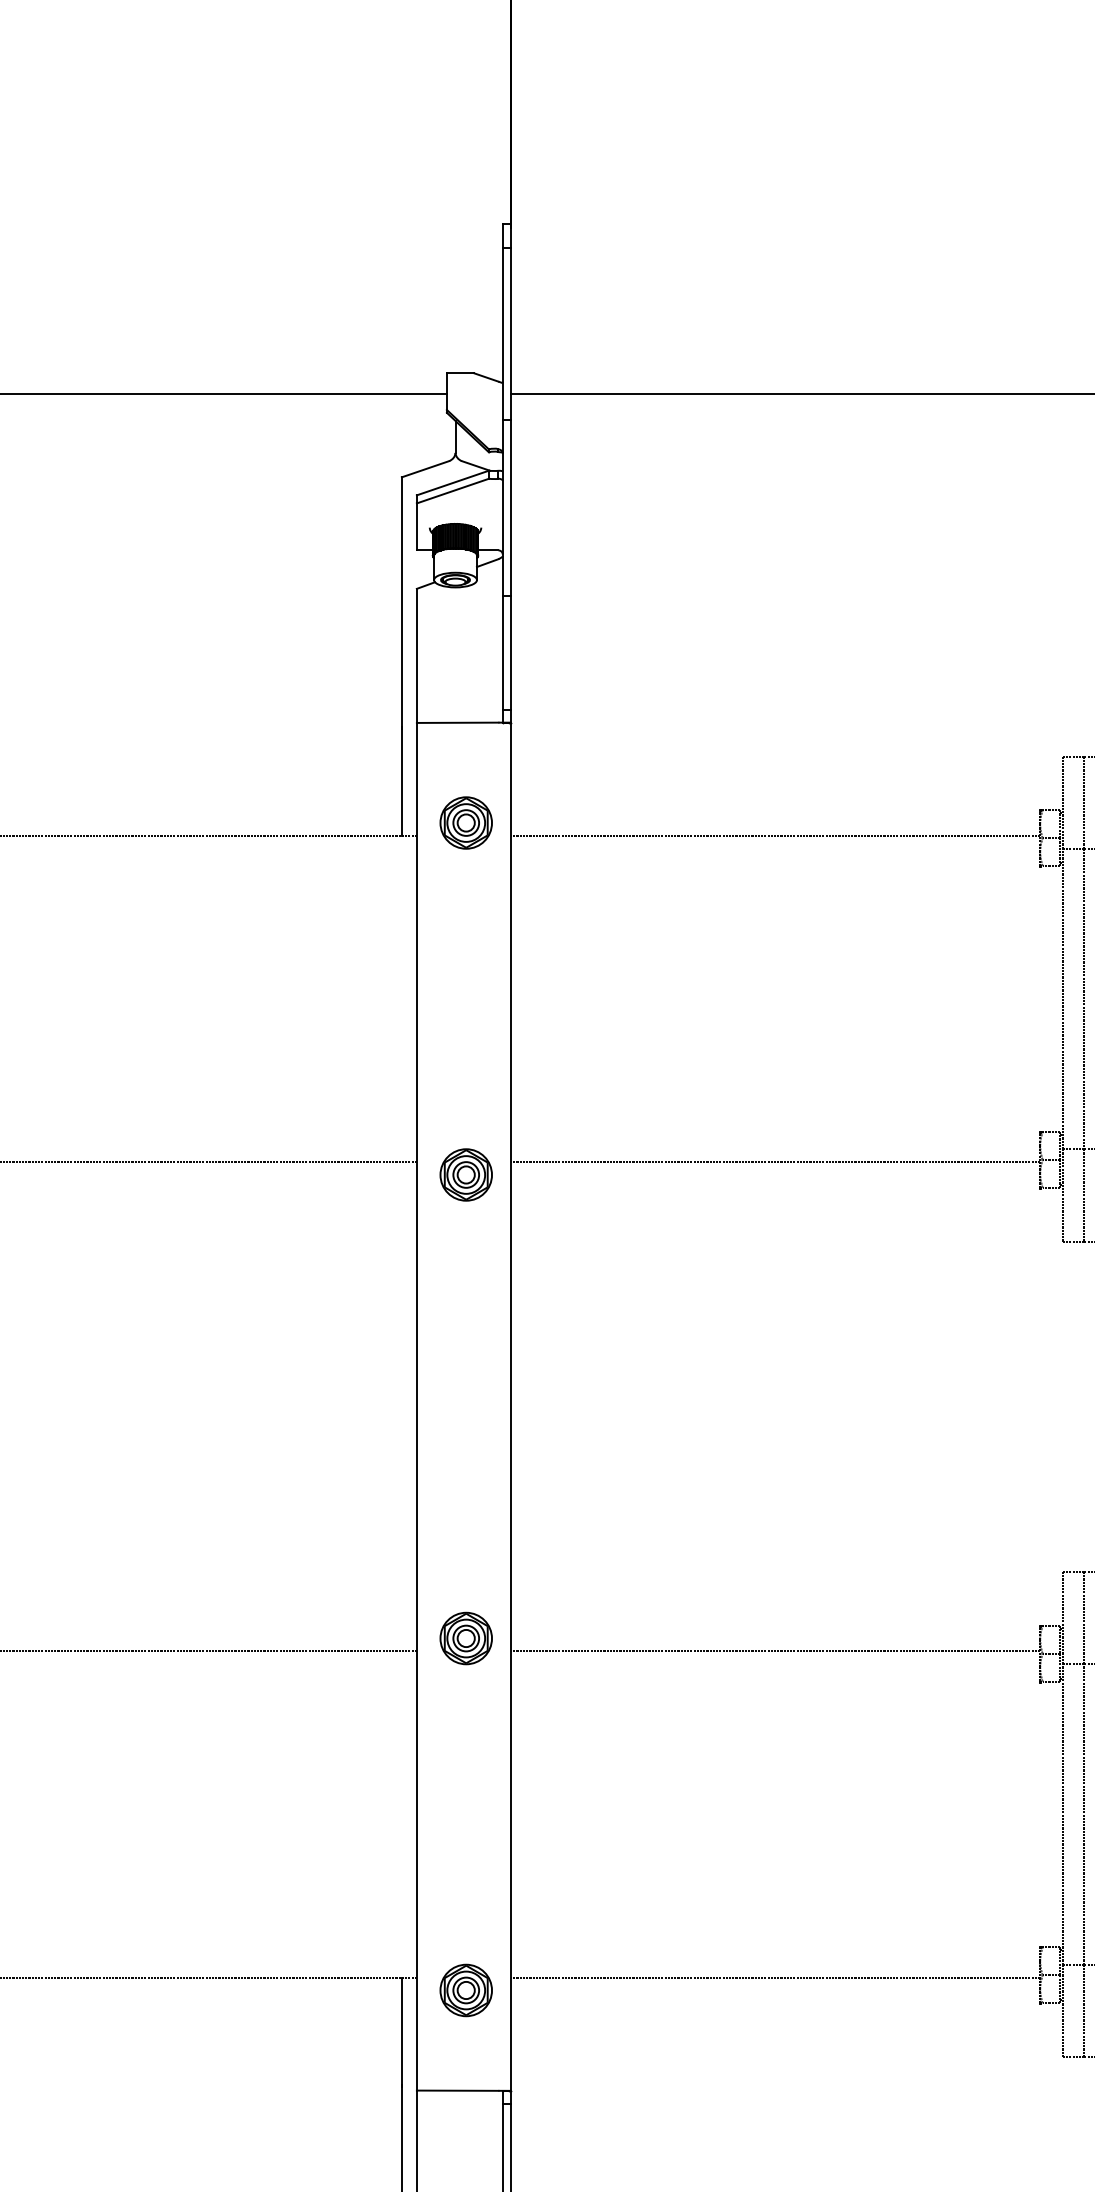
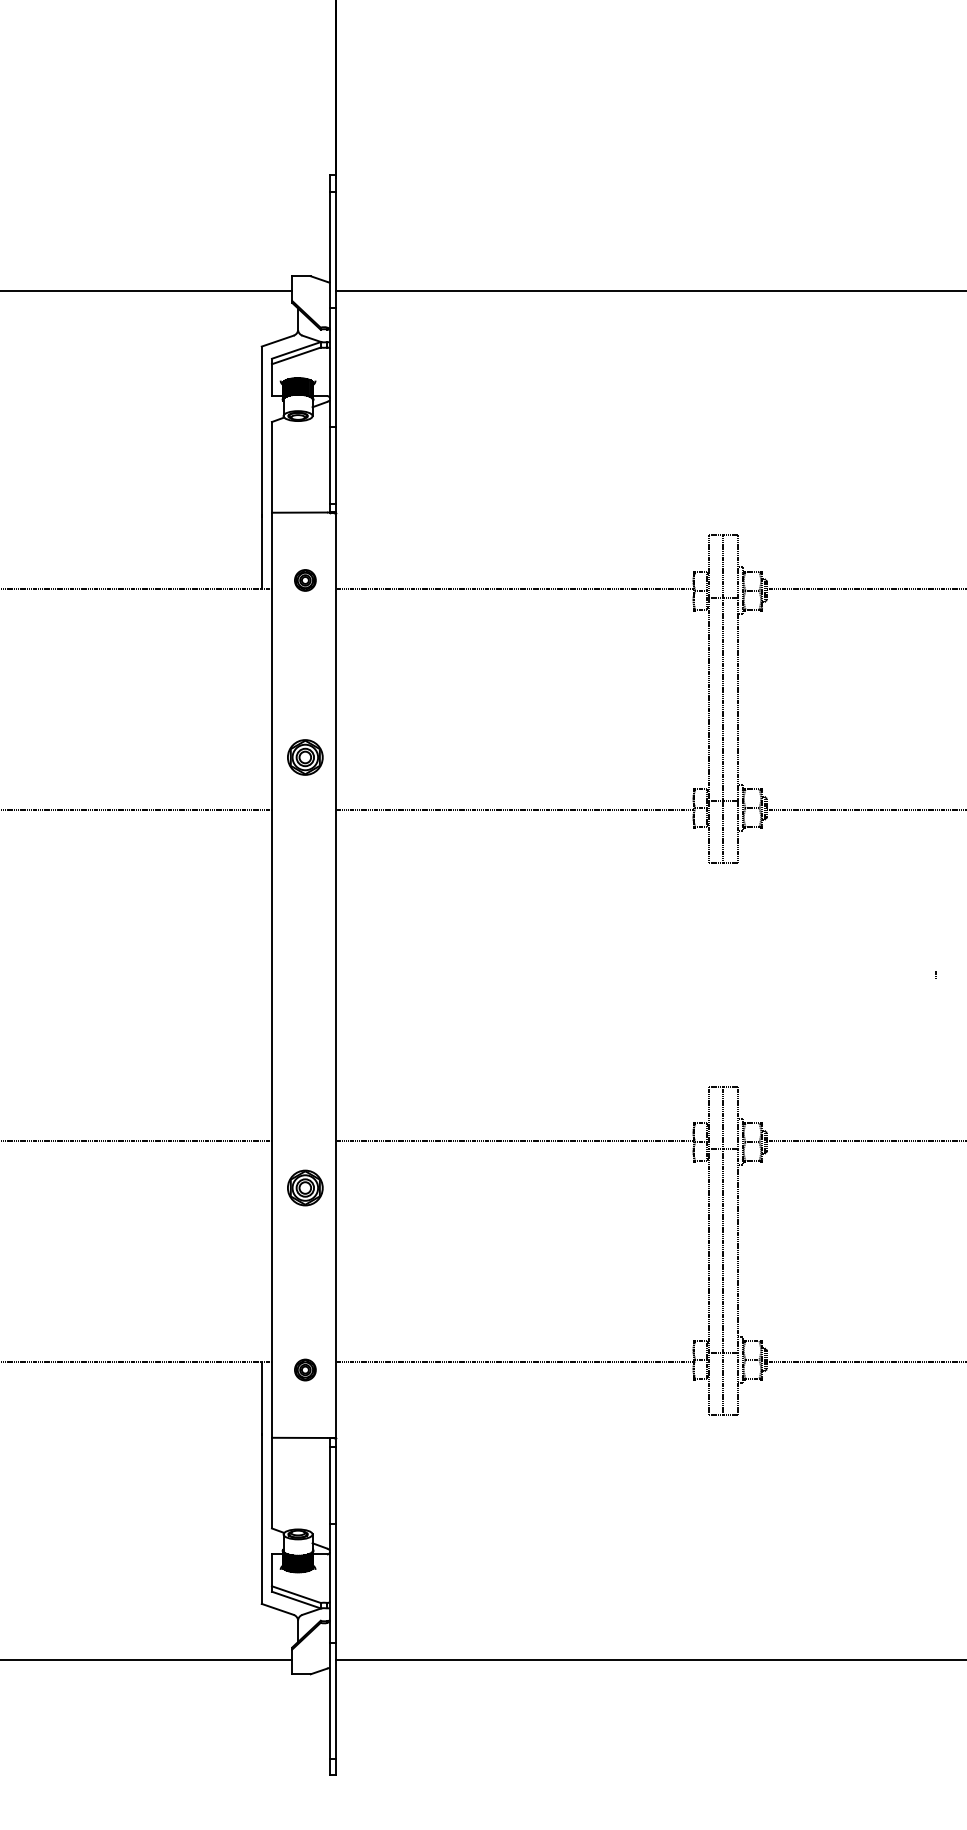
part: (466, 823) -> (305, 580), size x0.6
part: (466, 1174) -> (305, 757), moved
part: (466, 1637) -> (305, 1187), moved
part: (466, 1989) -> (305, 1369), size x0.6

